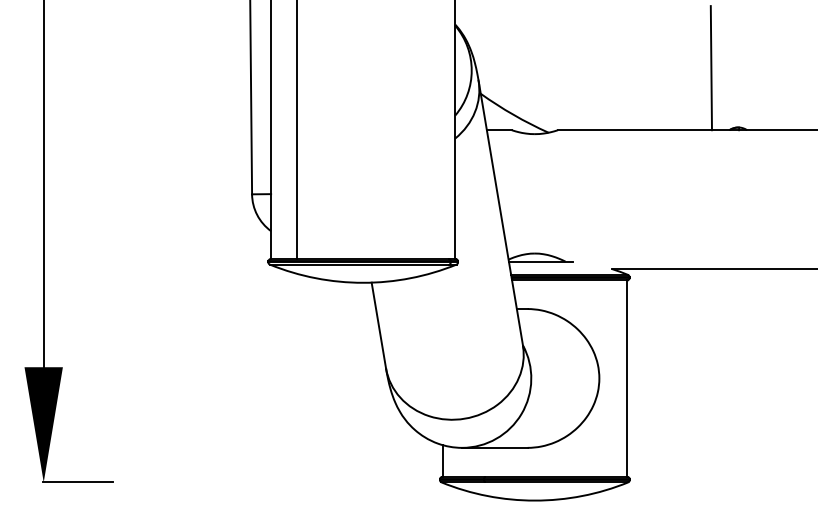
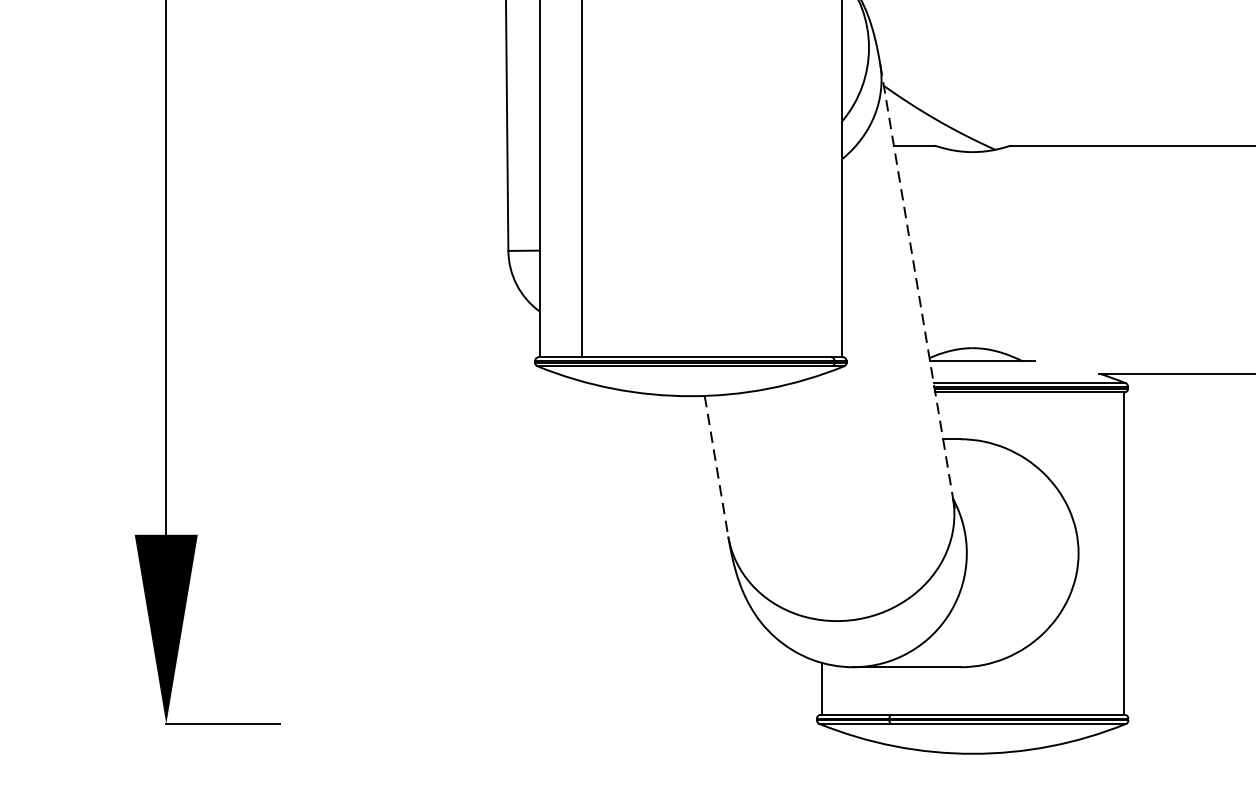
line: (500, 213) -> (916, 282), solid -> dashed
line: (378, 326) -> (715, 467), solid -> dashed

